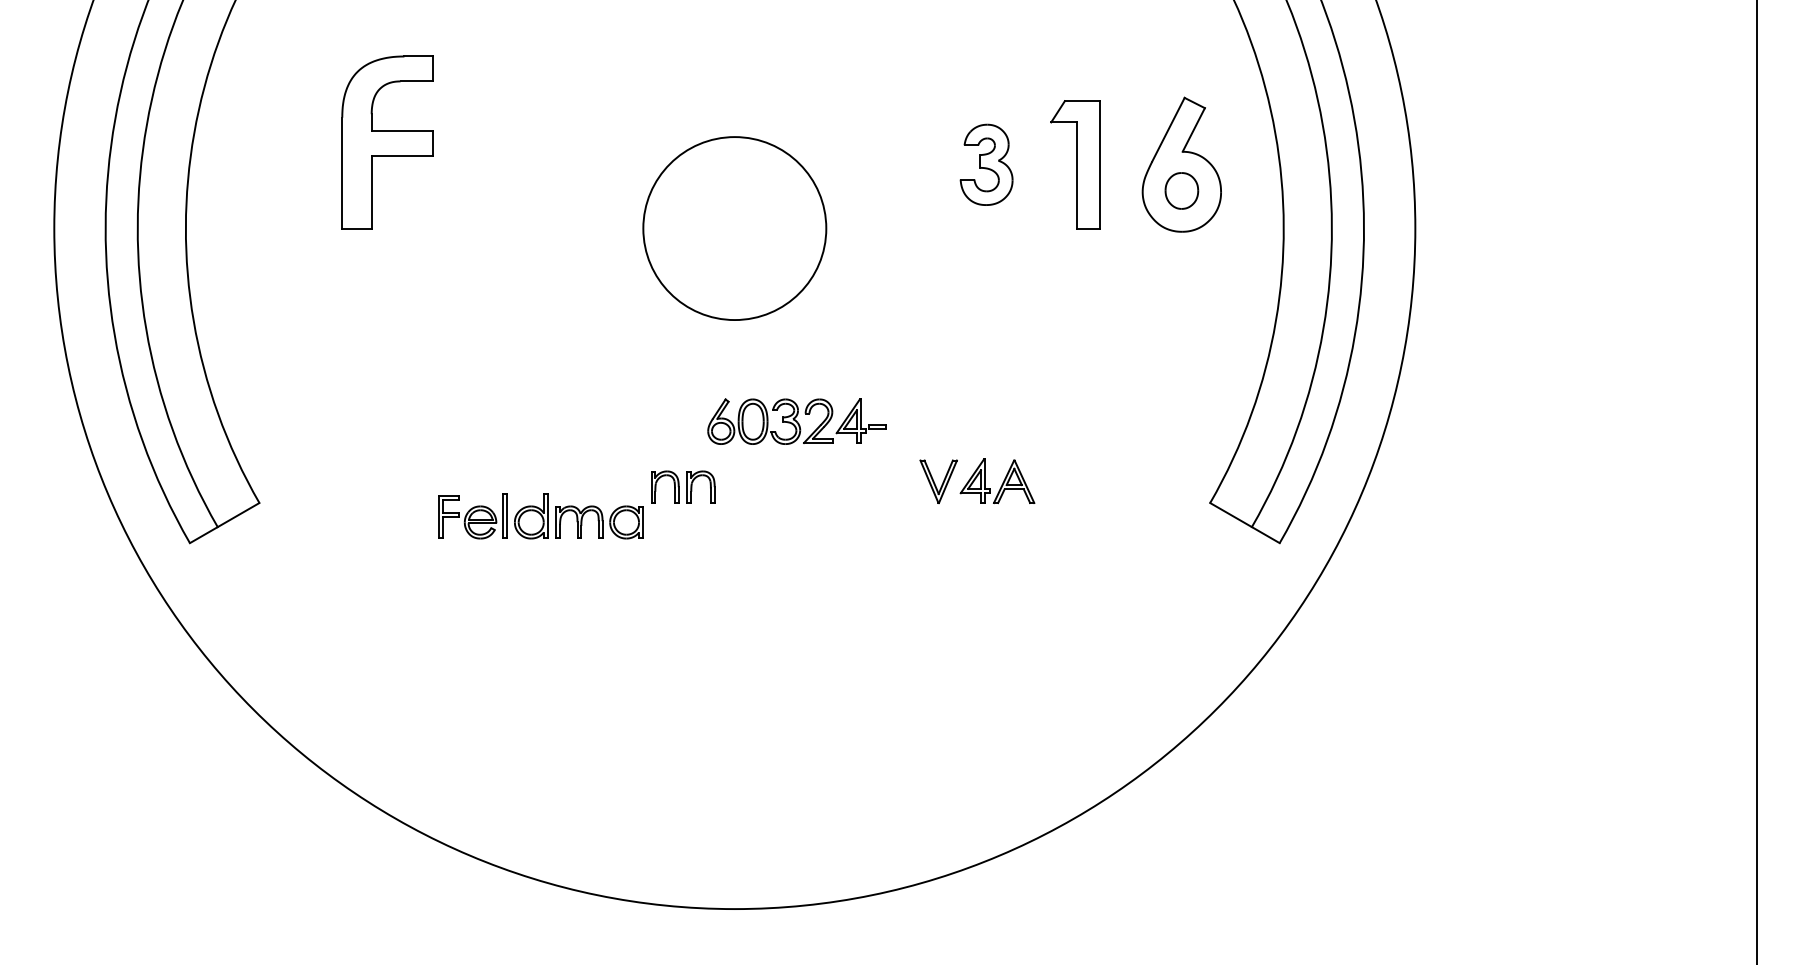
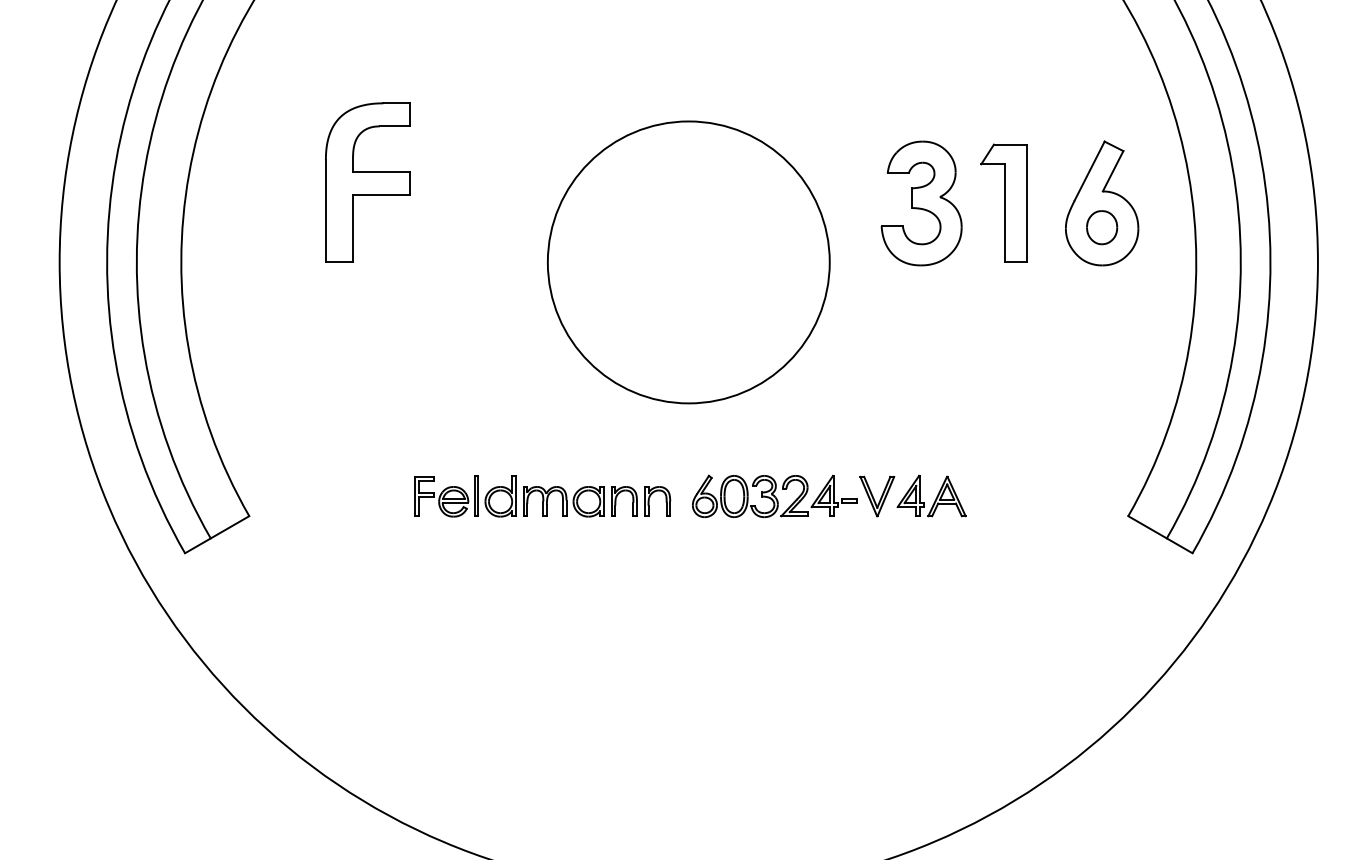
part: (986, 164) -> (921, 203), size x1.67
circle: (734, 228) -> (688, 262), size x1.67
part: (796, 421) -> (774, 496), moved
part: (540, 516) -> (509, 496), moved

